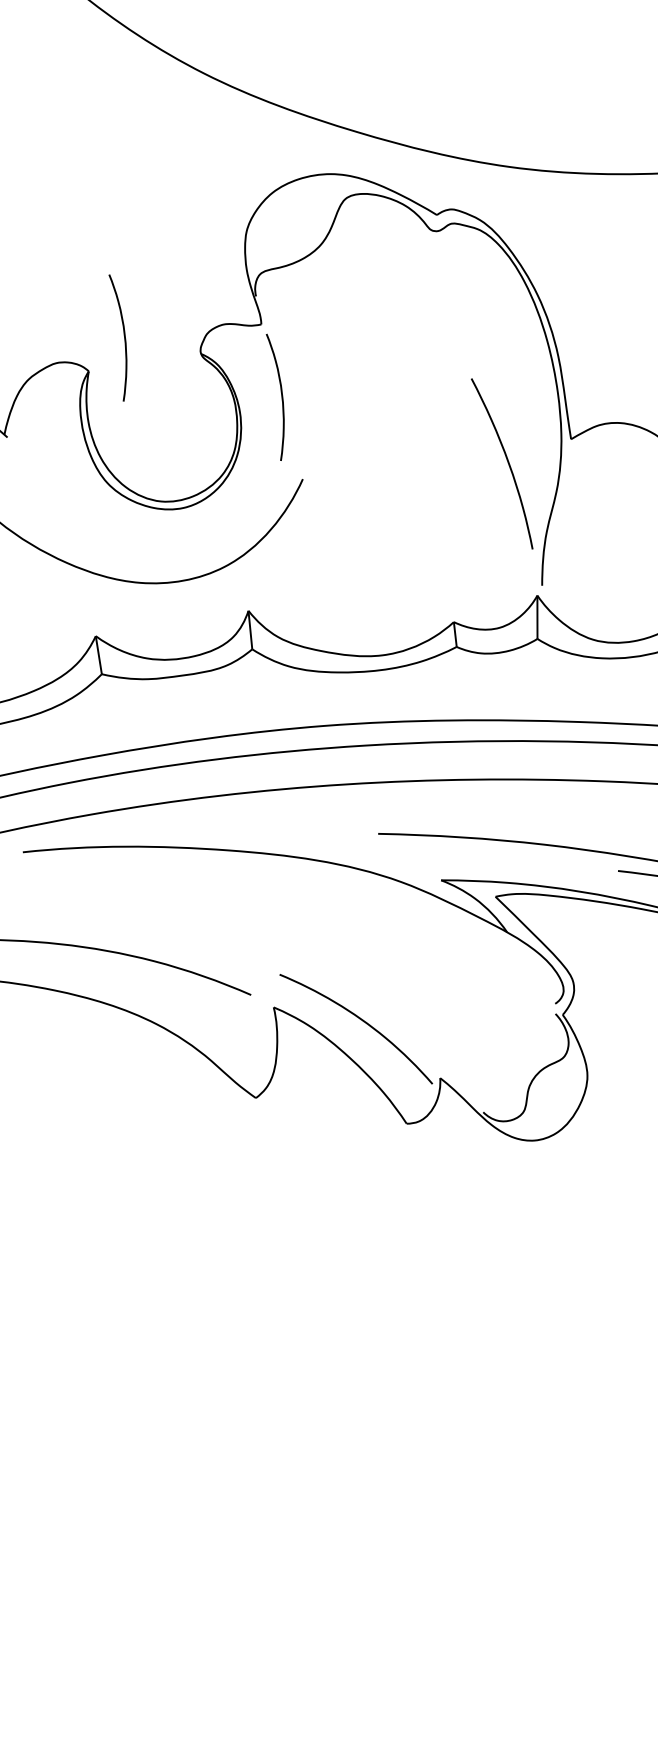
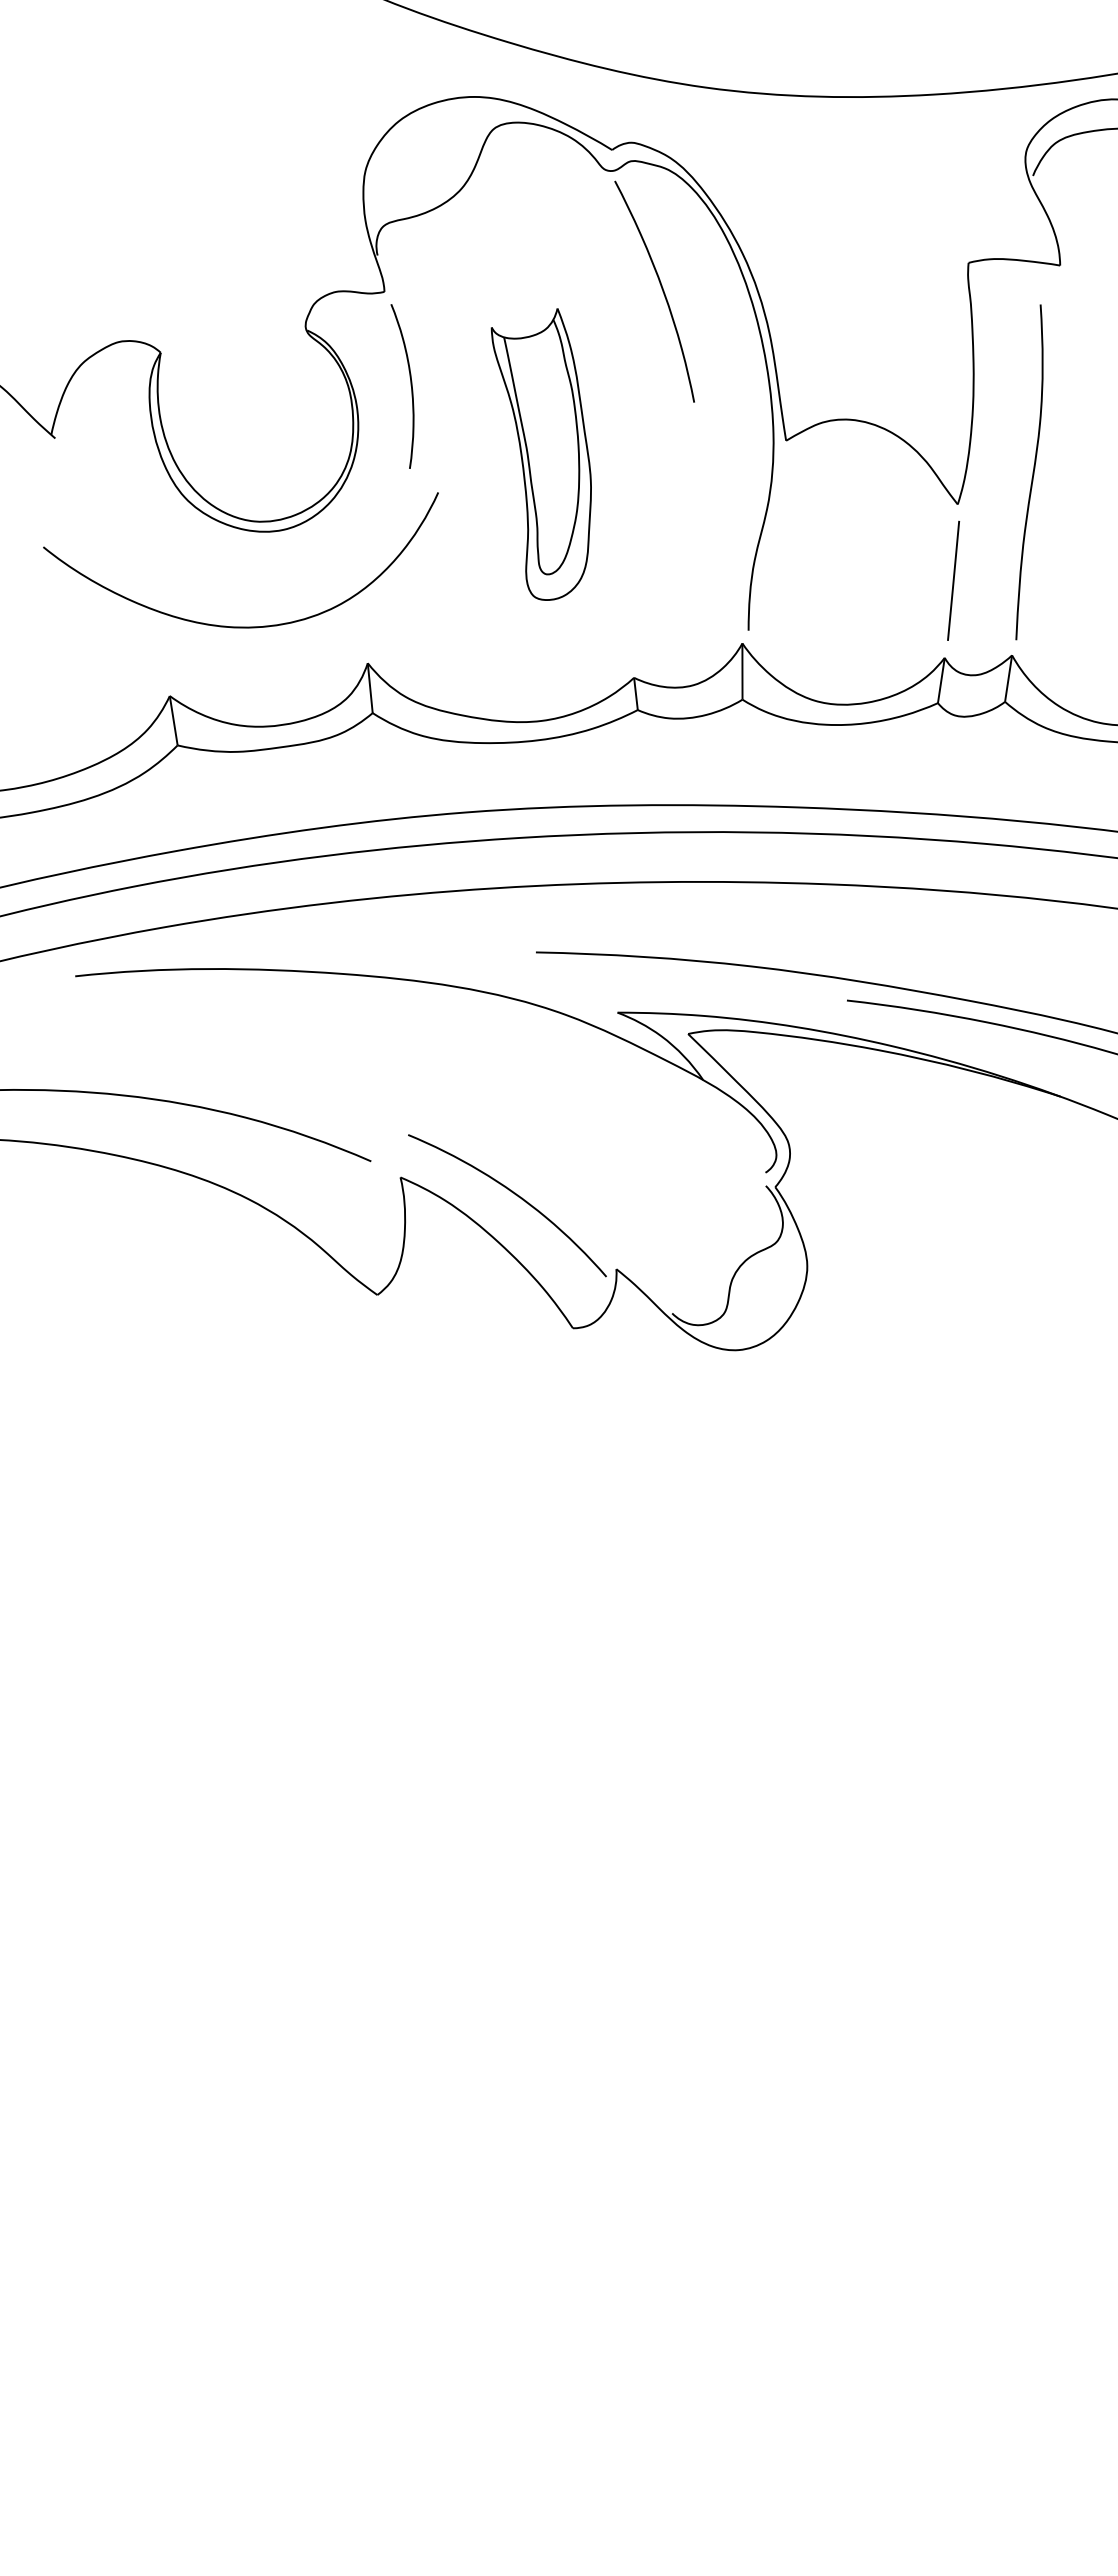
curve: (124, 337) -> (206, 308), removed
part: (381, 449) -> (540, 454), added
curve: (507, 462) -> (661, 289), moved

